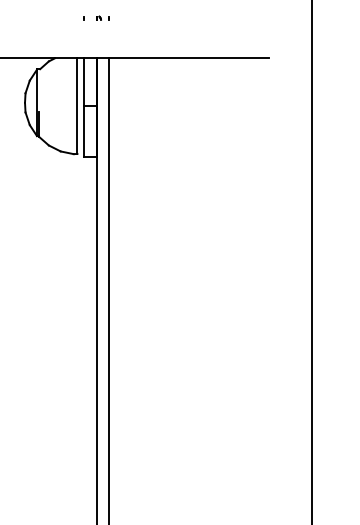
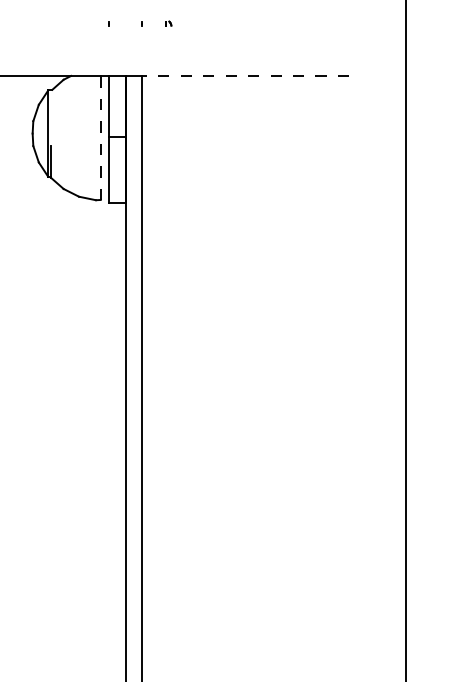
part: (98, 18) -> (168, 23), moved
line: (188, 58) -> (245, 75), solid -> dashed
line: (77, 105) -> (100, 137), solid -> dashed

